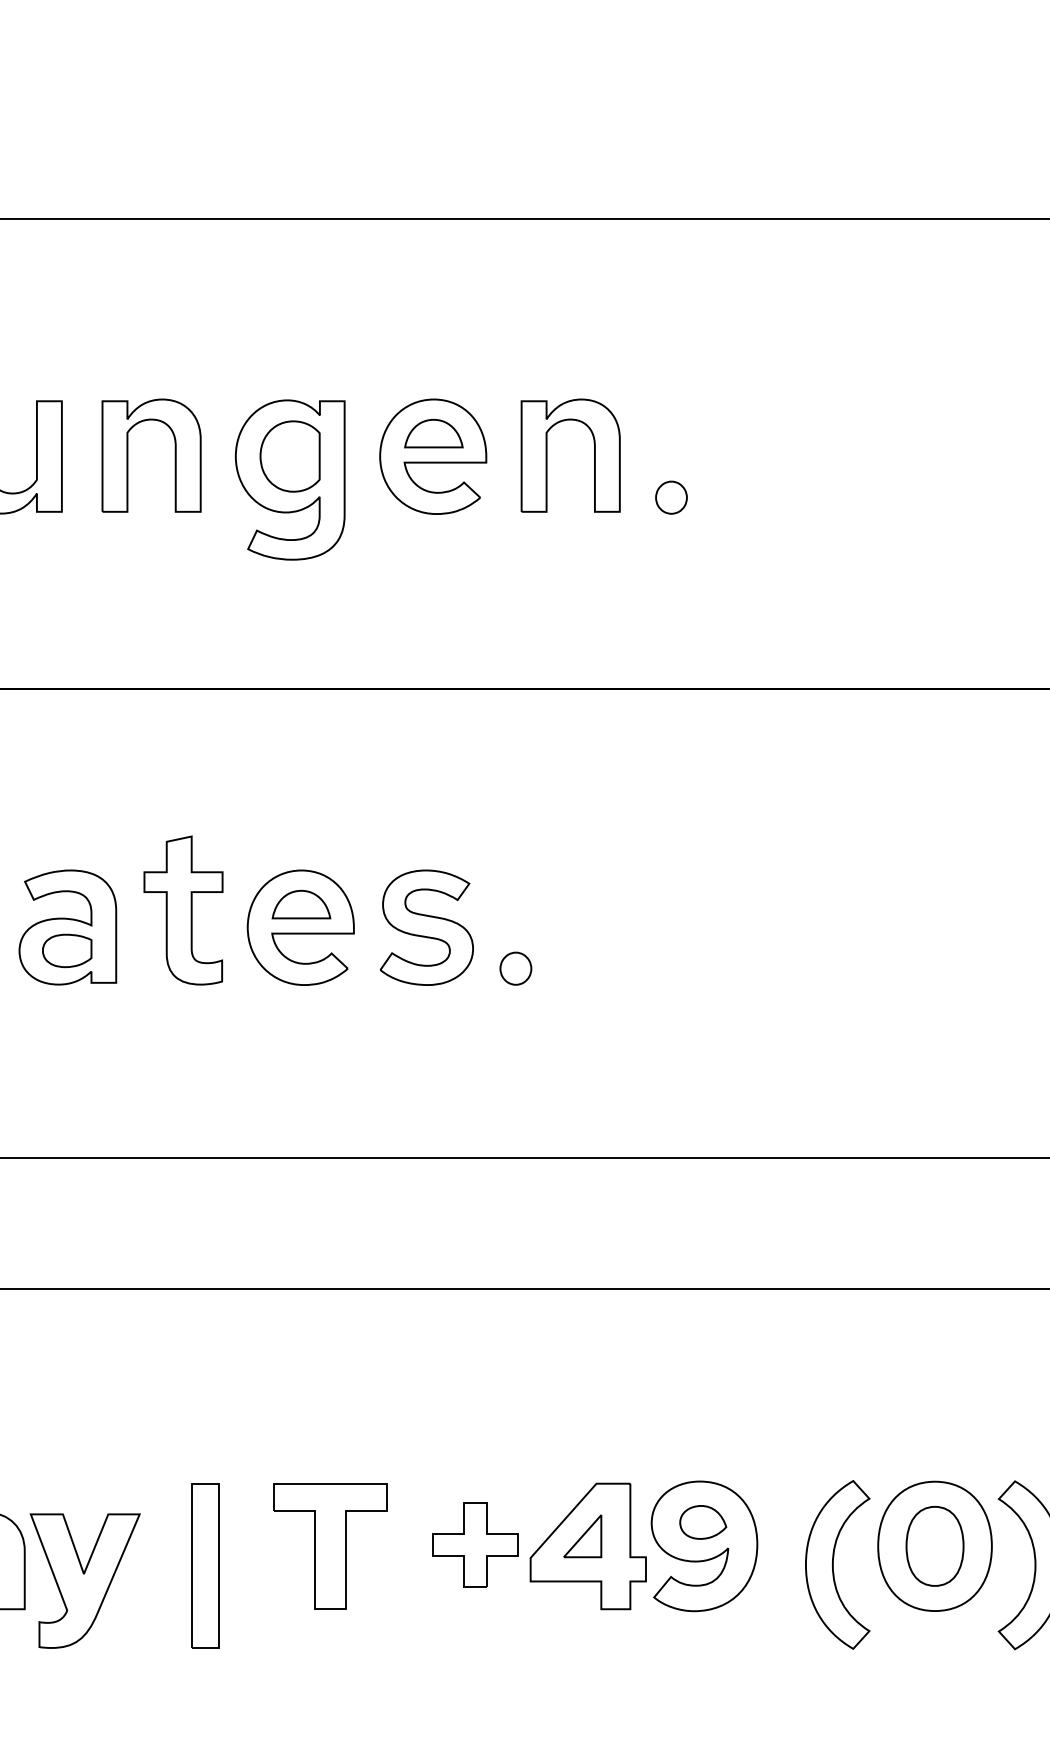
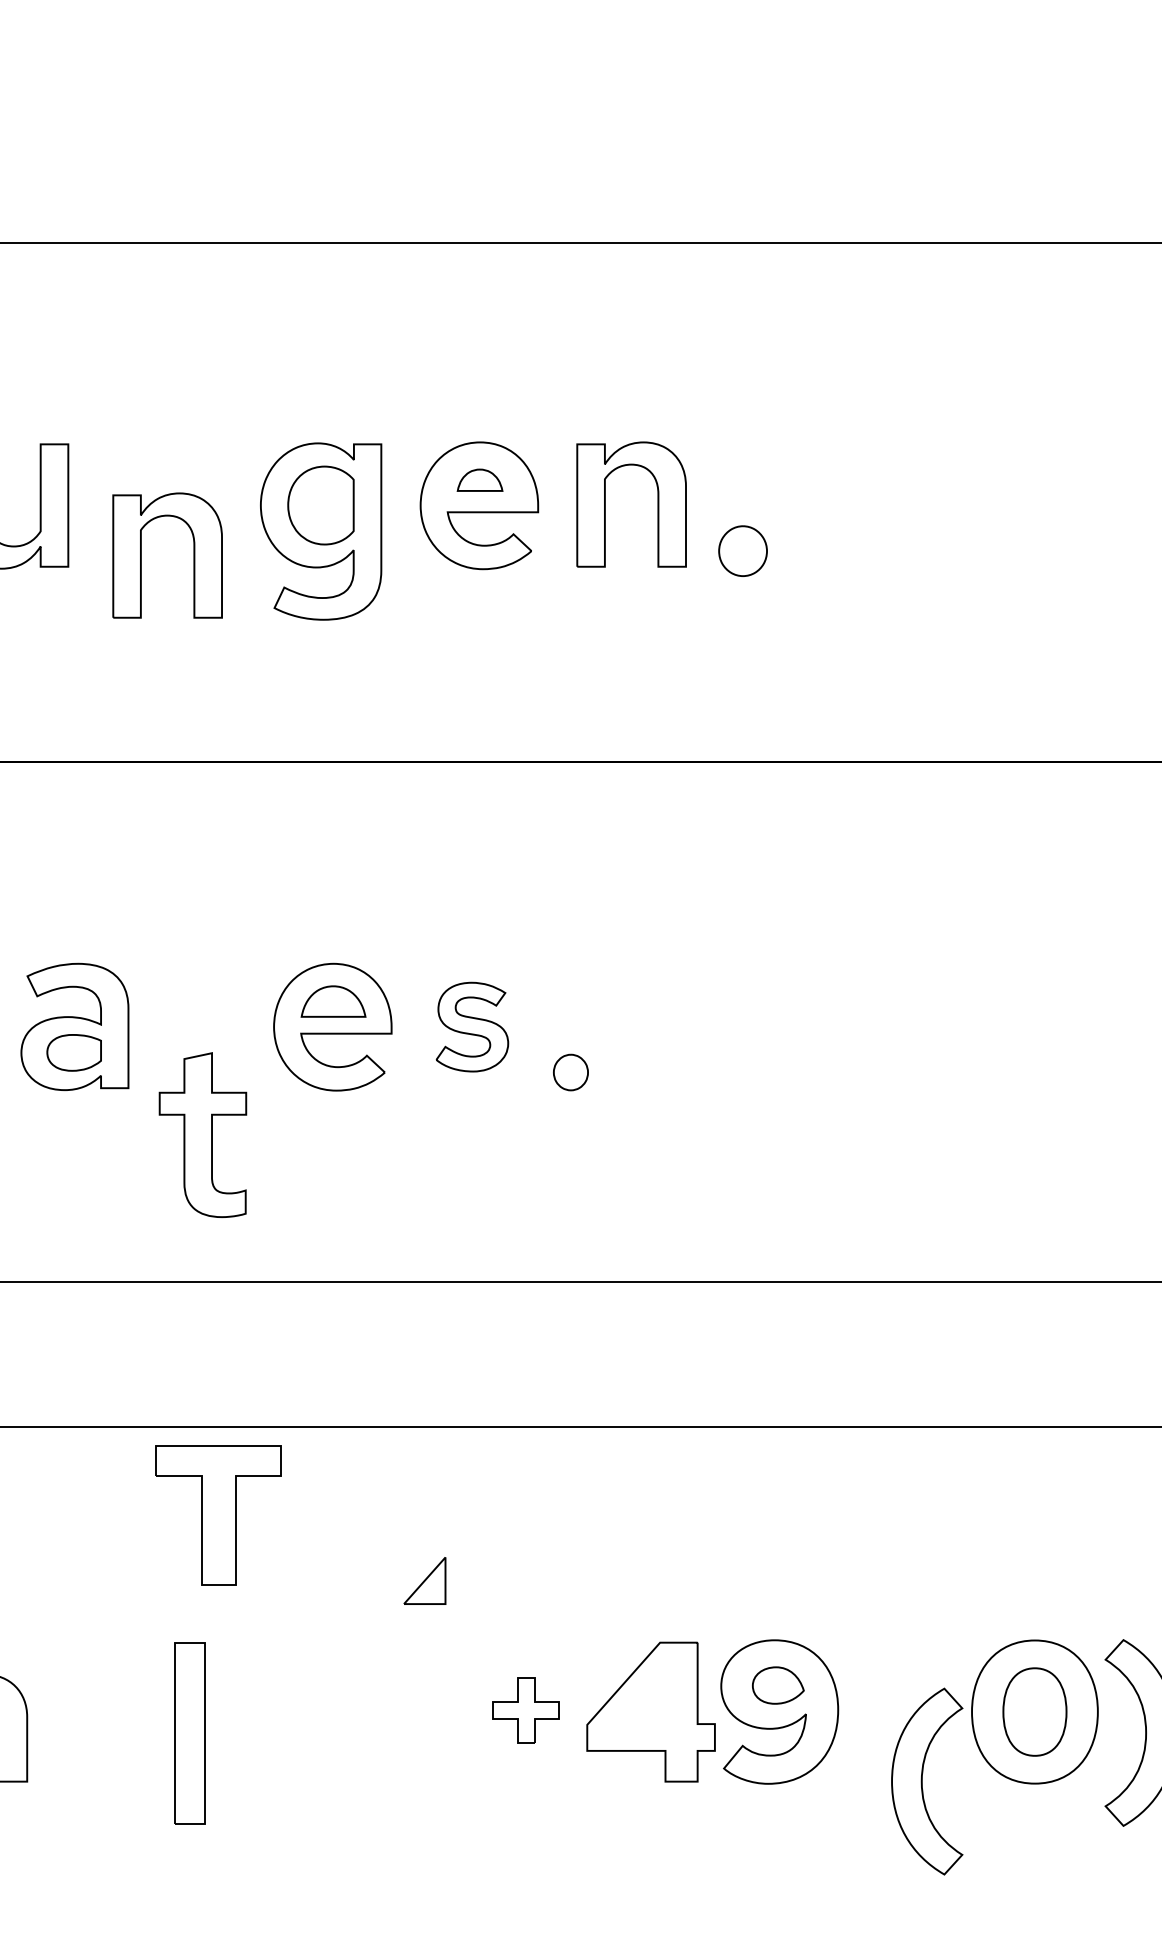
part: (433, 433) -> (479, 480), size x0.7
part: (127, 455) -> (141, 555), moved
part: (671, 497) -> (743, 550), size x1.4
part: (183, 909) -> (202, 1134), moved
part: (426, 927) -> (472, 1026), size x0.7
part: (582, 1535) -> (424, 1580), moved
part: (474, 1544) -> (525, 1710), size x0.7
part: (330, 1546) -> (218, 1515), moved
part: (837, 1564) -> (927, 1781), moved
part: (204, 1565) -> (189, 1733), moved
part: (84, 1581) -> (93, 1750), removed

